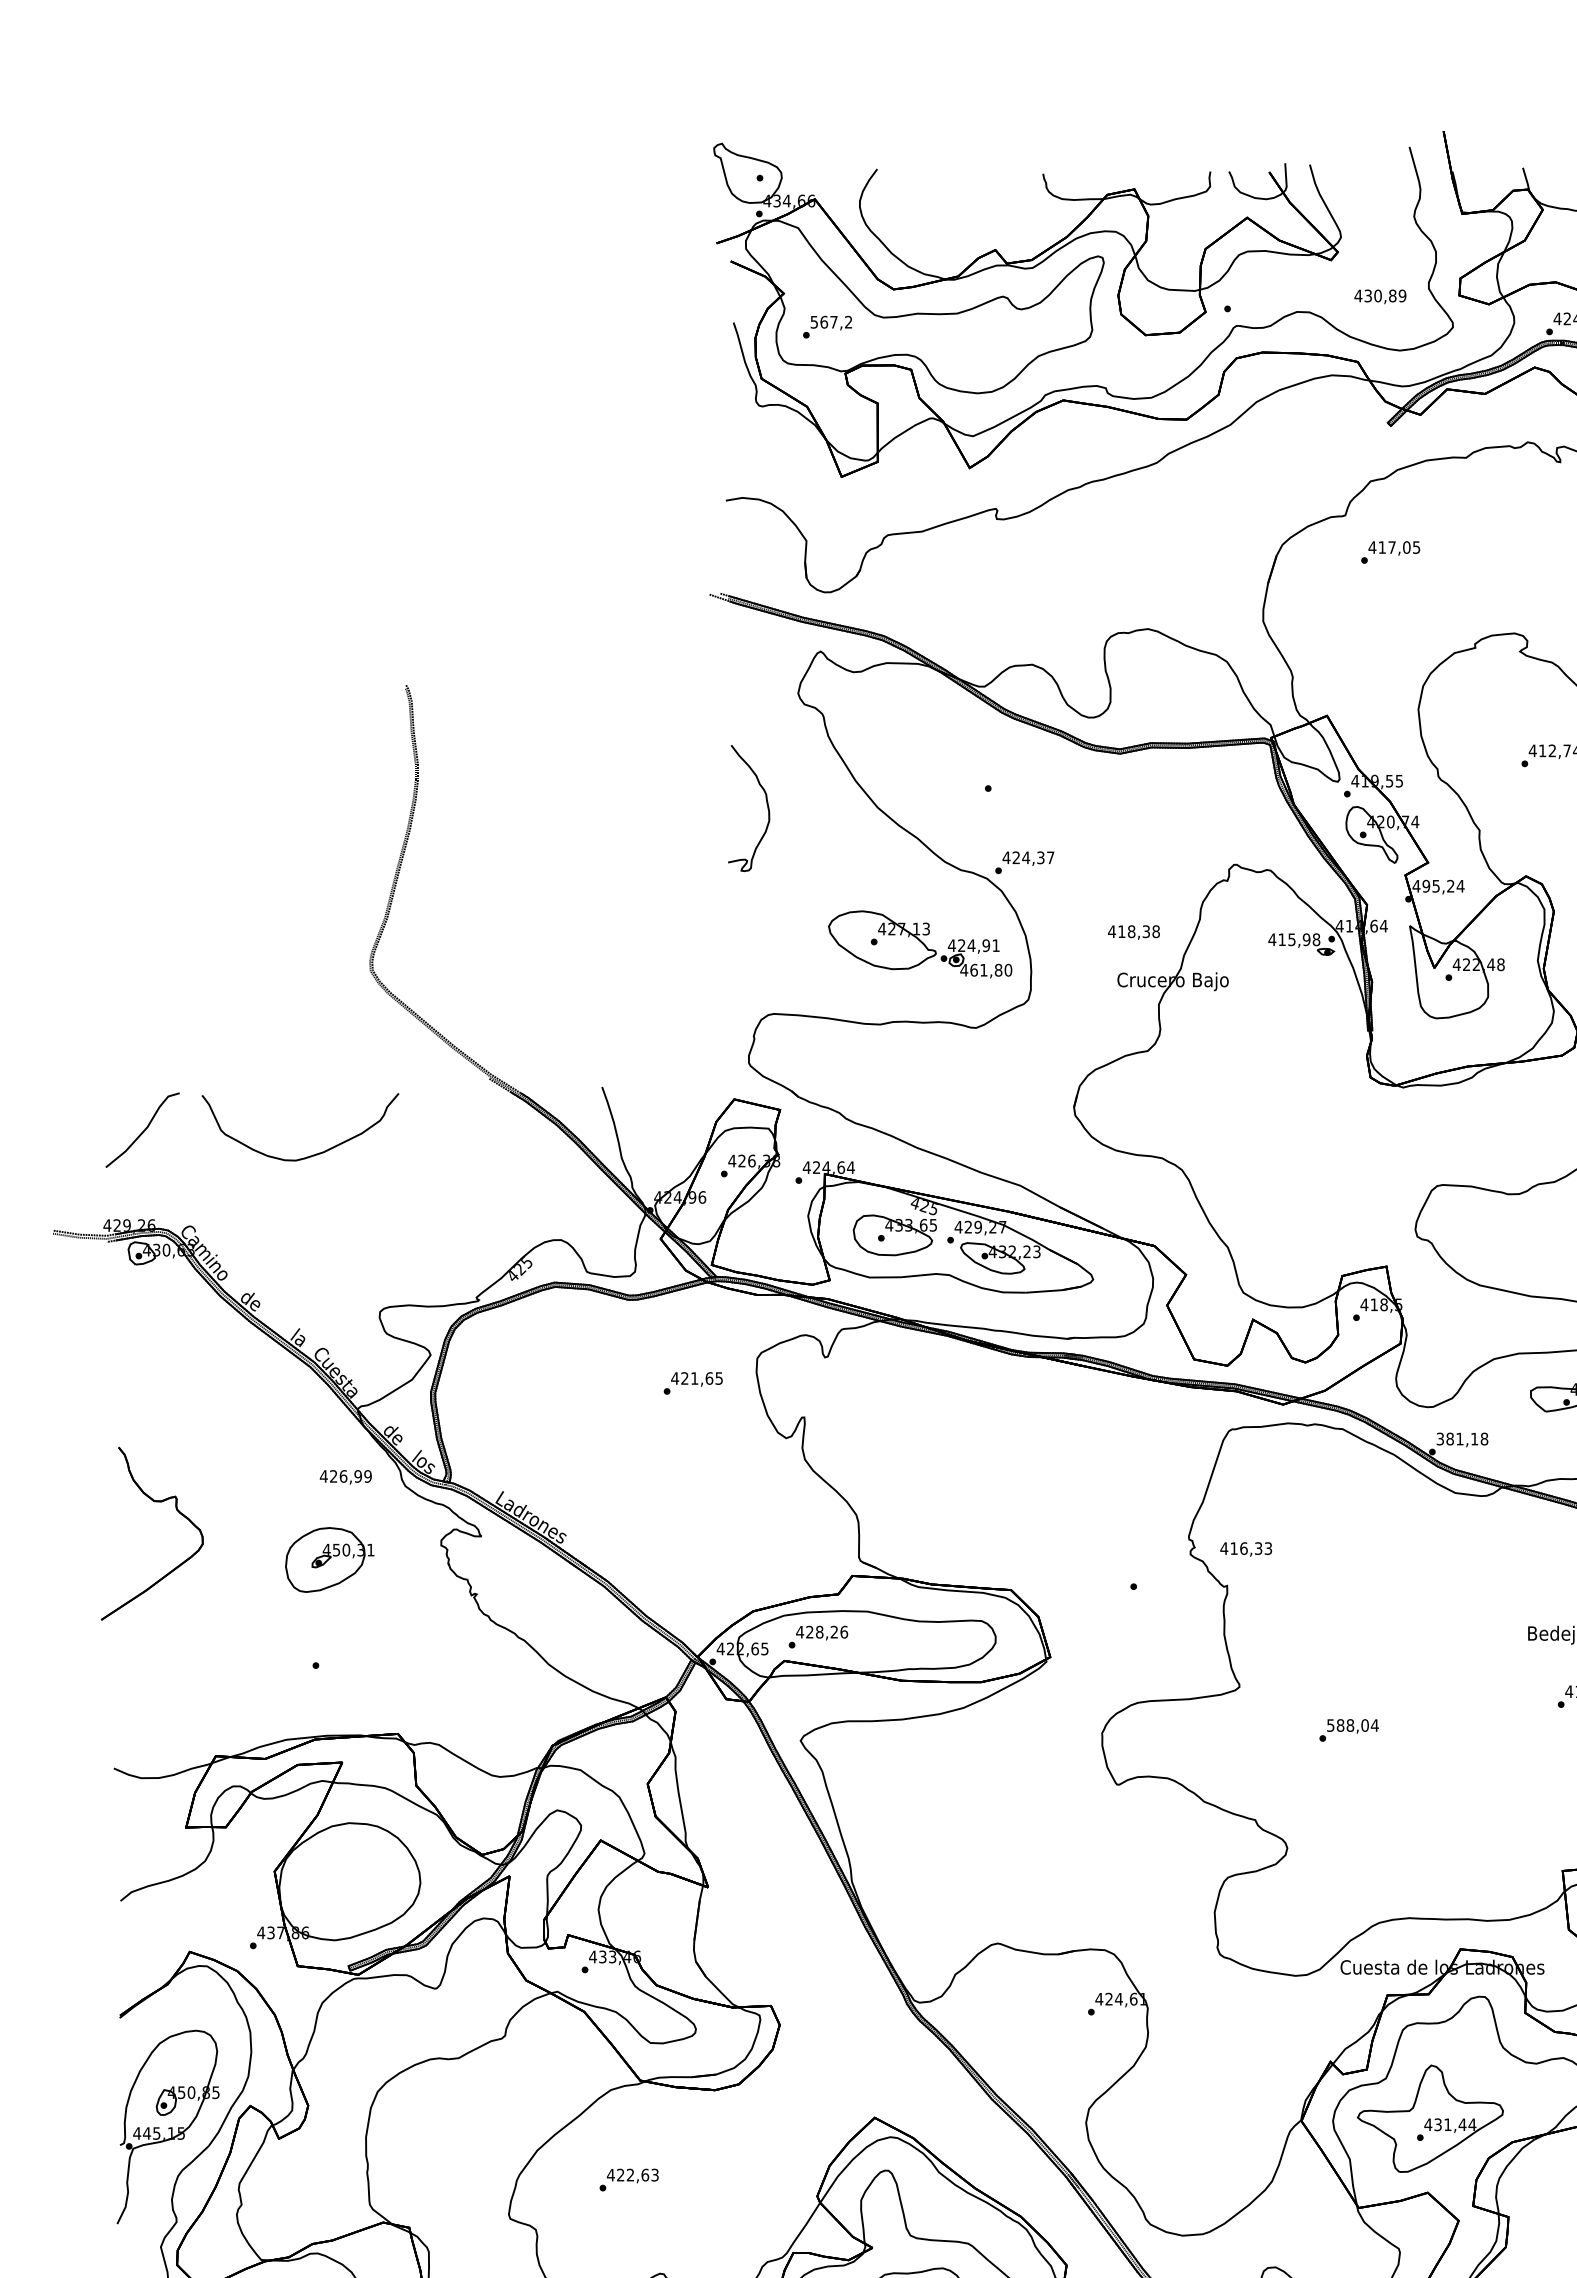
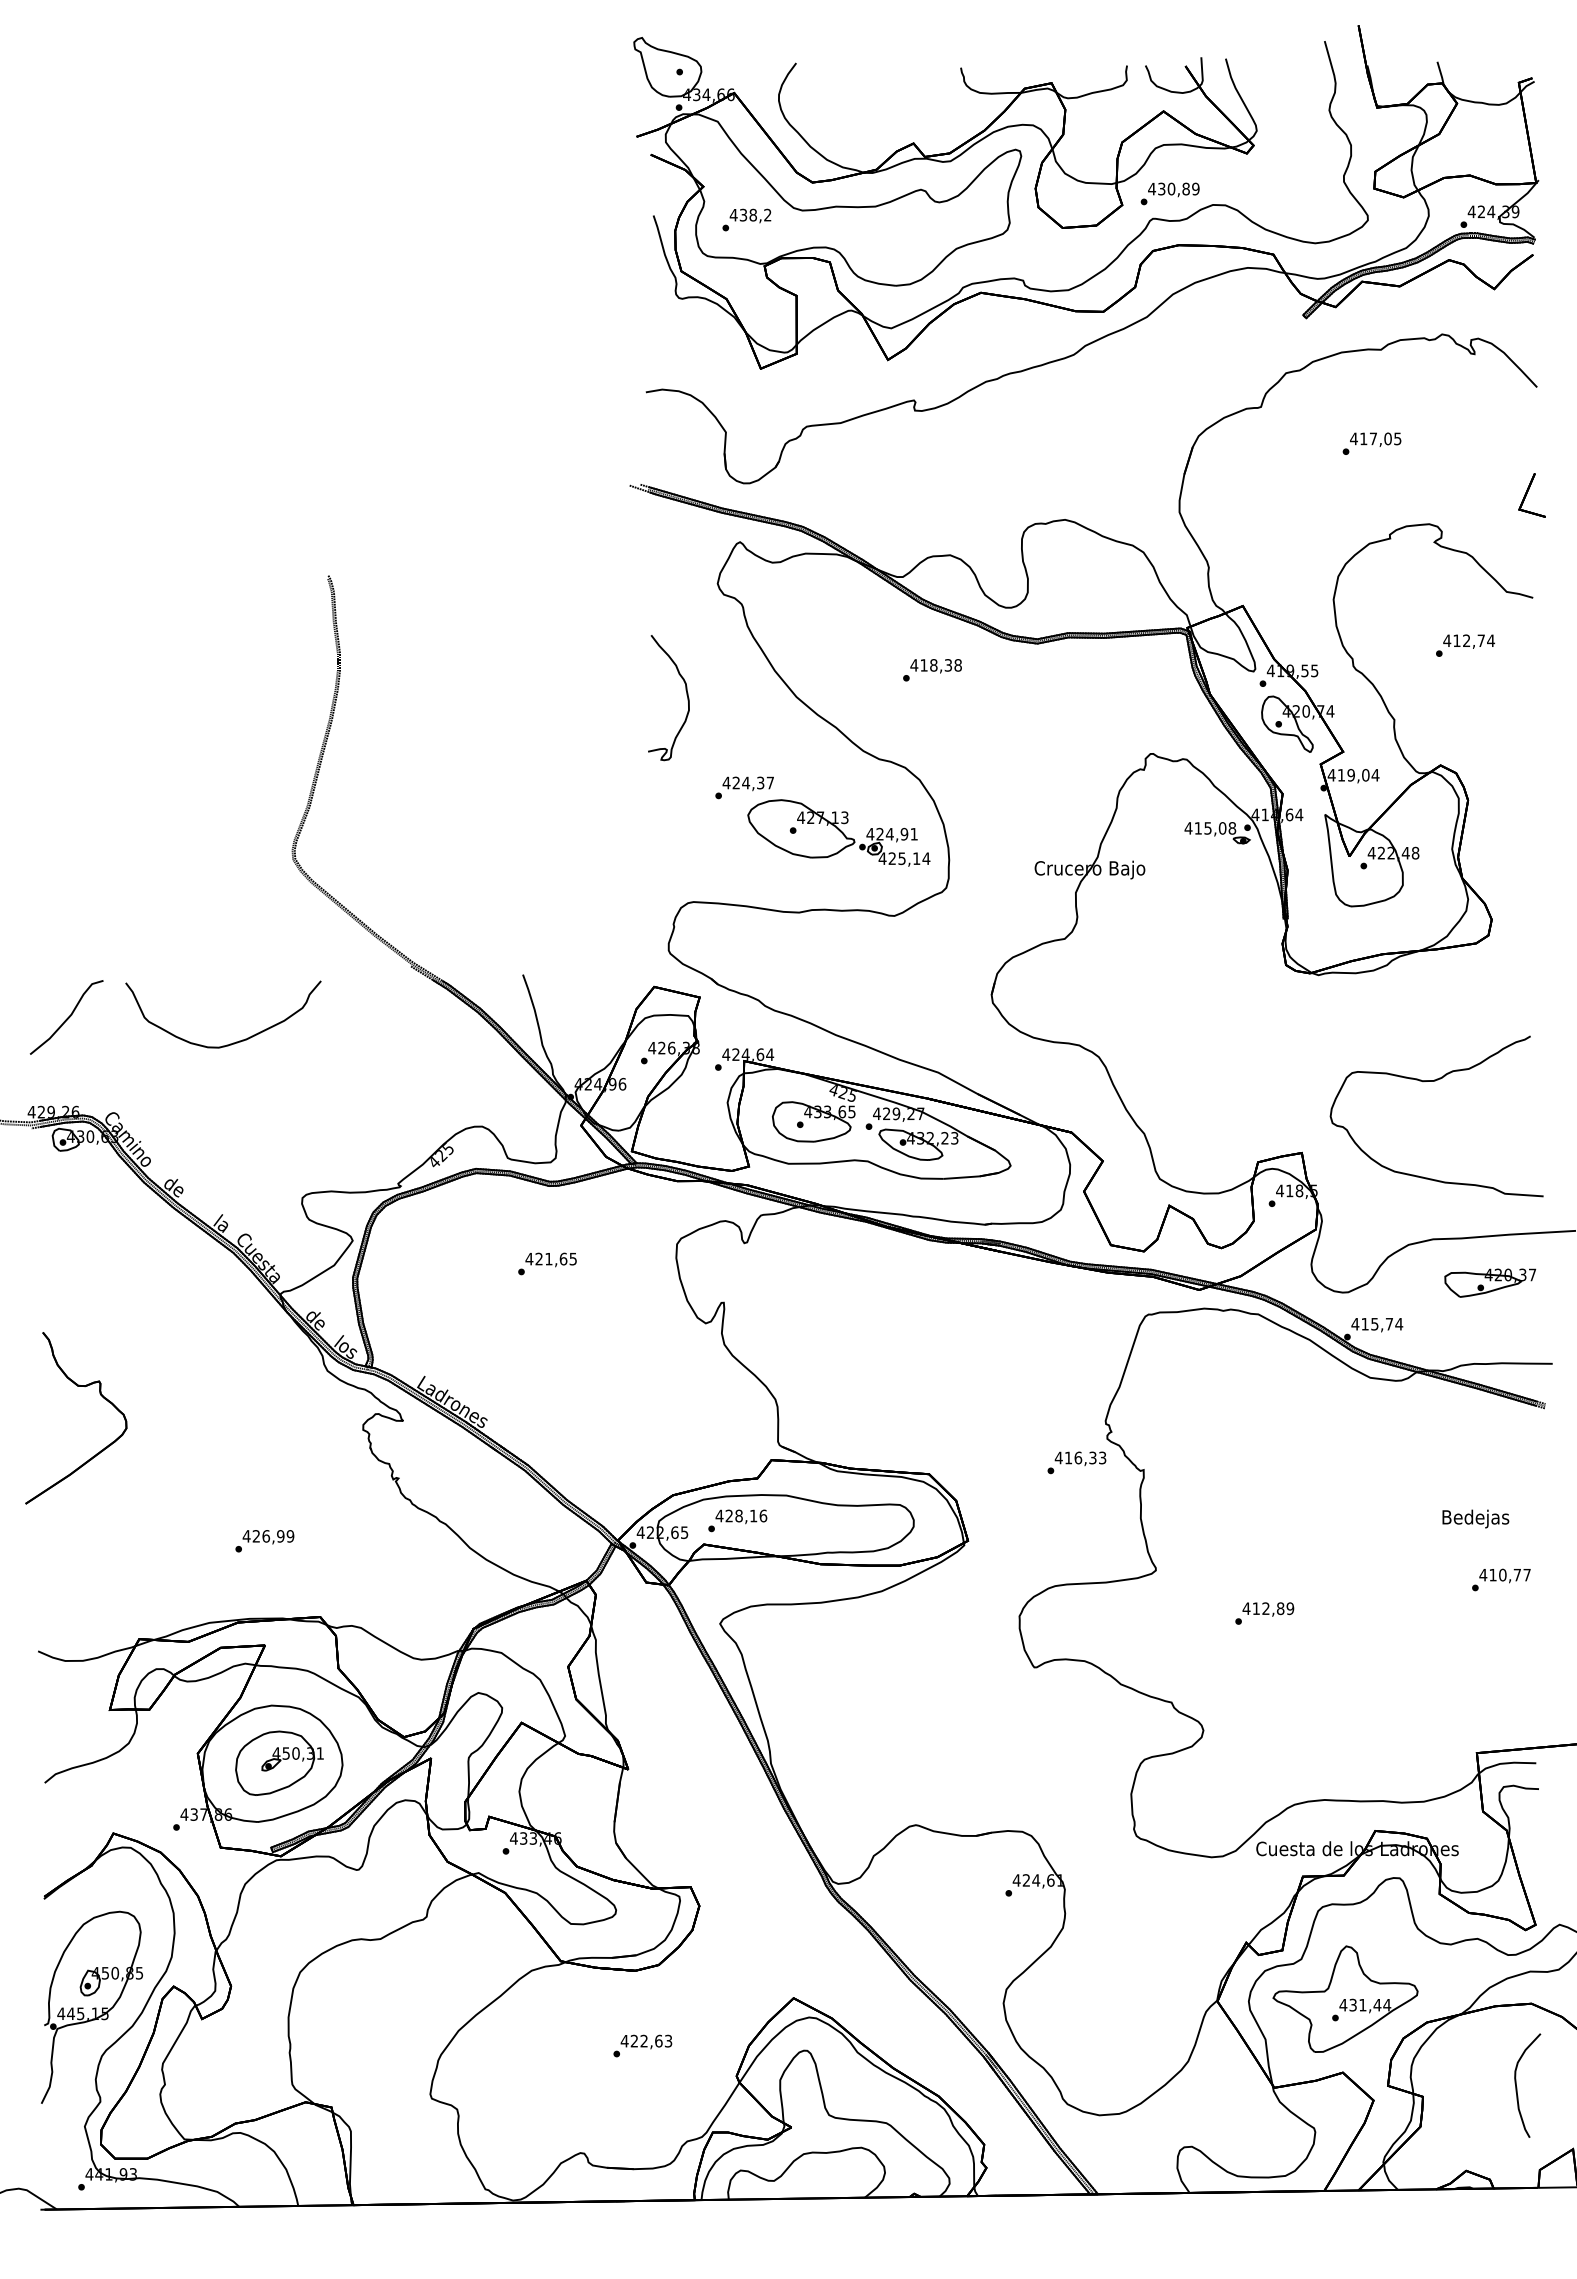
text: (1380, 296) -> (1173, 189), moved
text: (823, 321) -> (742, 214), 567,2 -> 438,2
text: (1390, 552) -> (1371, 443), moved
text: (1024, 862) -> (744, 787), moved
text: (1438, 886) -> (1353, 775), 495,24 -> 419,04
text: (1133, 932) -> (935, 666), moved
text: (1306, 939) -> (1222, 828), 415,98 -> 415,08
text: (991, 970) -> (909, 858), 461,80 -> 425,14
text: (693, 1382) -> (547, 1263), moved
text: (1462, 1438) -> (1377, 1323), 381,18 -> 415,74
text: (345, 1477) -> (268, 1537), moved
text: (1246, 1549) -> (1080, 1458), moved
part: (329, 1559) -> (279, 1762), moved
text: (834, 1631) -> (753, 1515), 428,26 -> 428,16
text: (1352, 1725) -> (1268, 1608), 588,04 -> 412,89
text: (628, 2179) -> (642, 2045), moved

